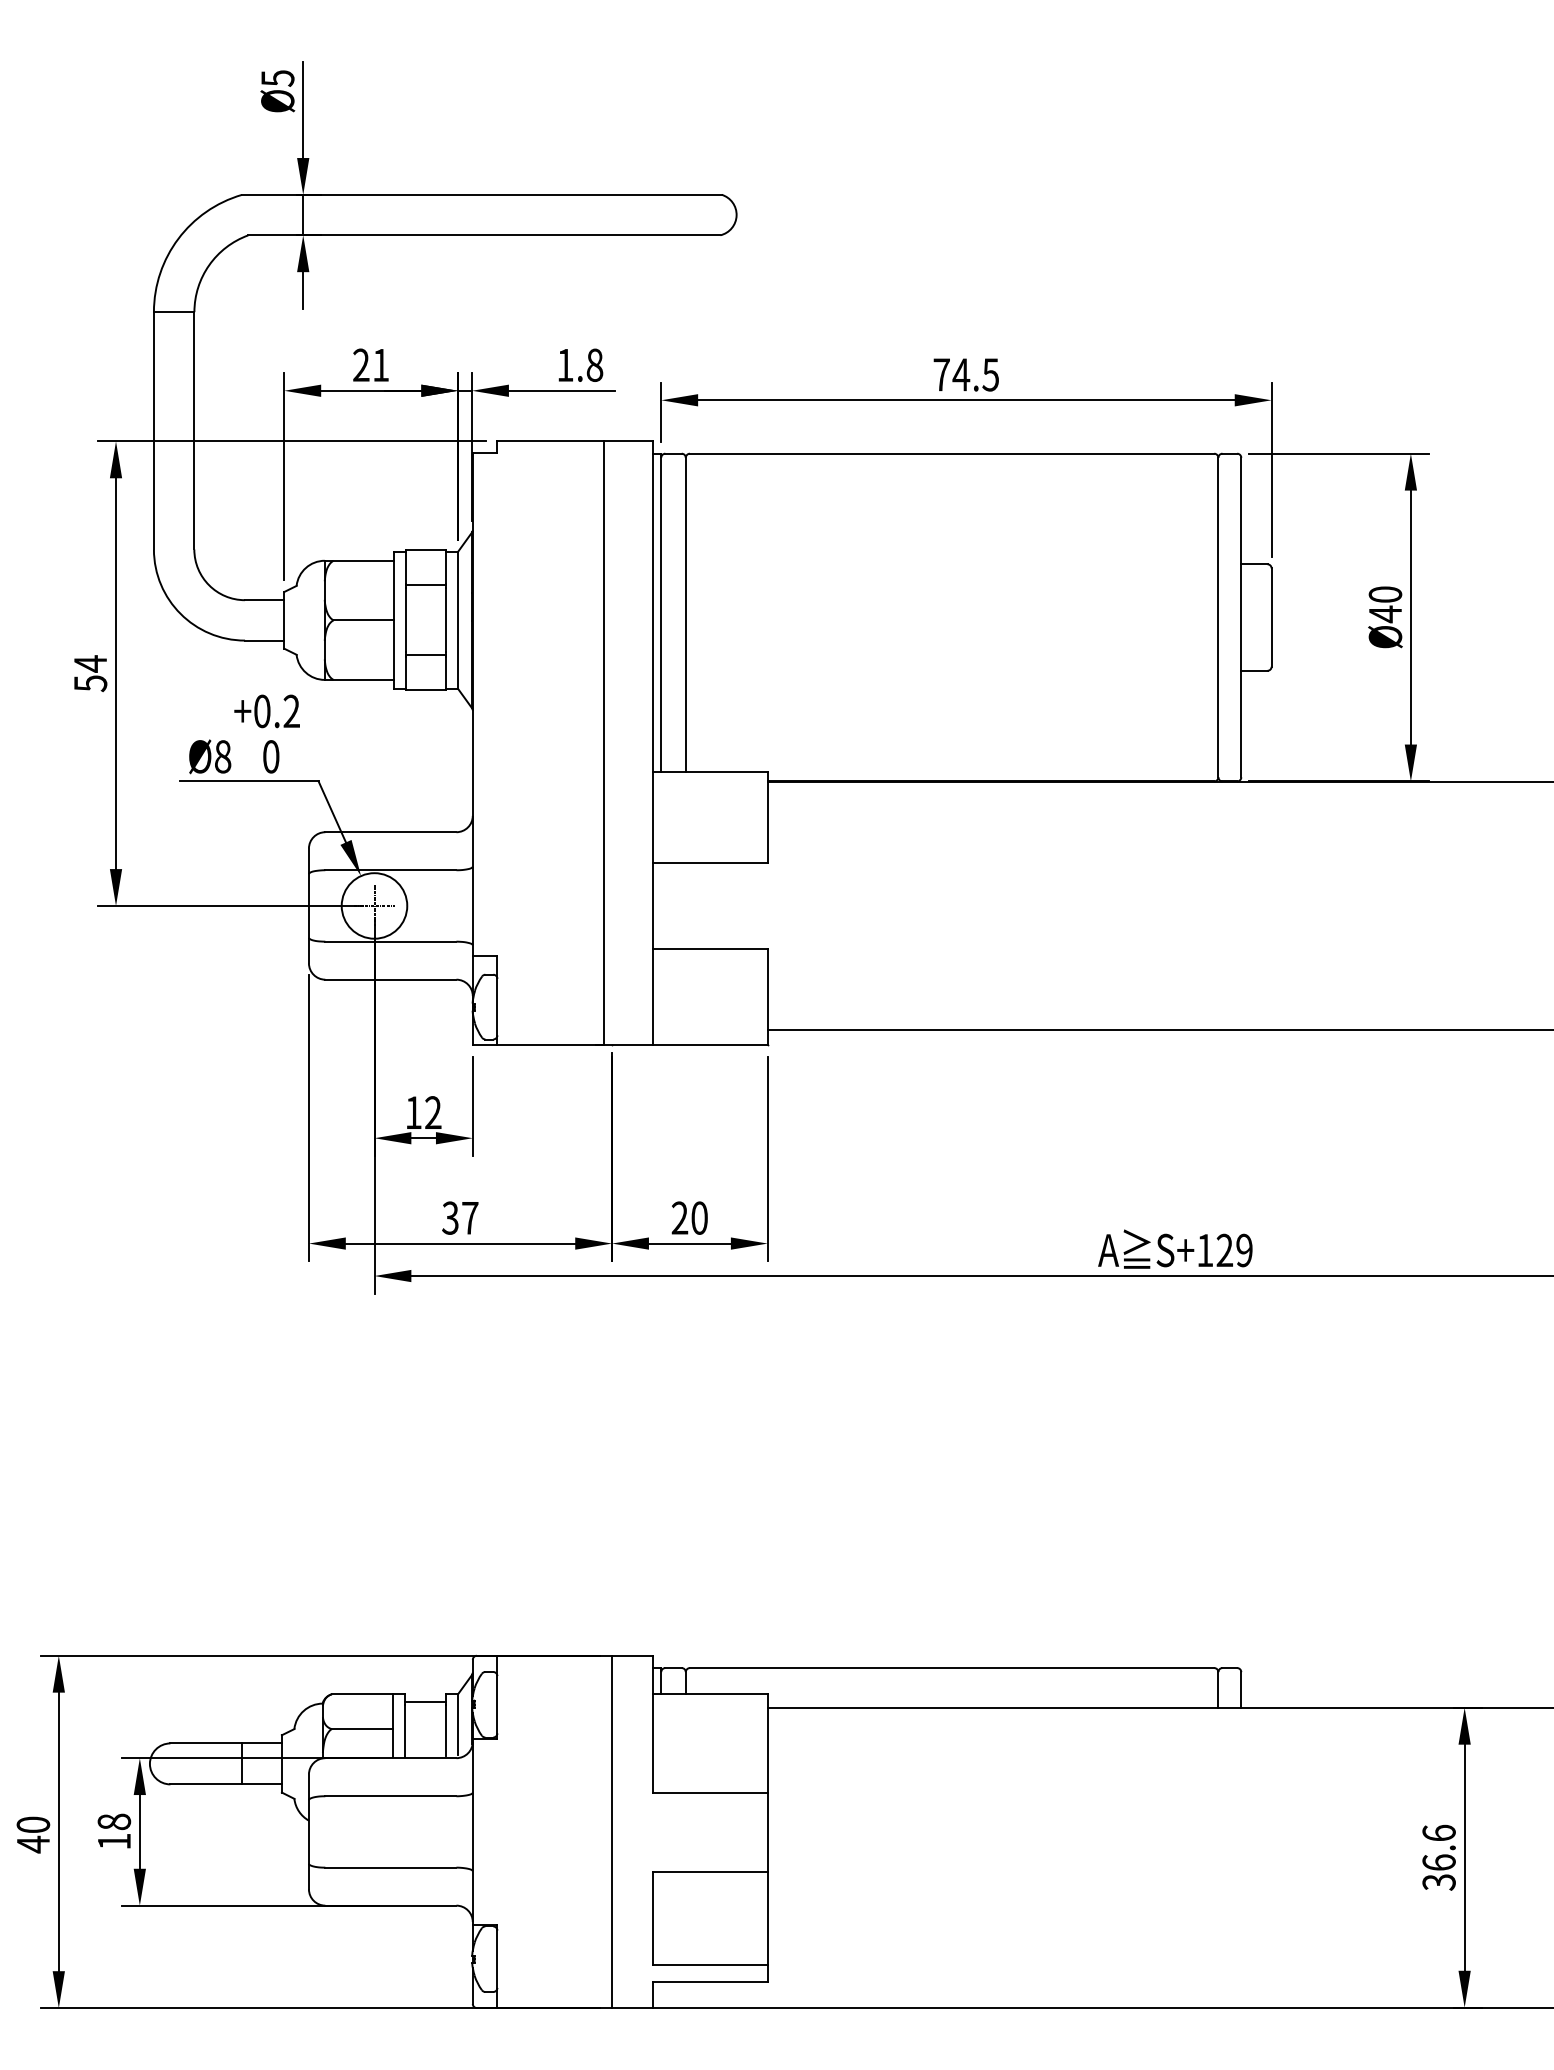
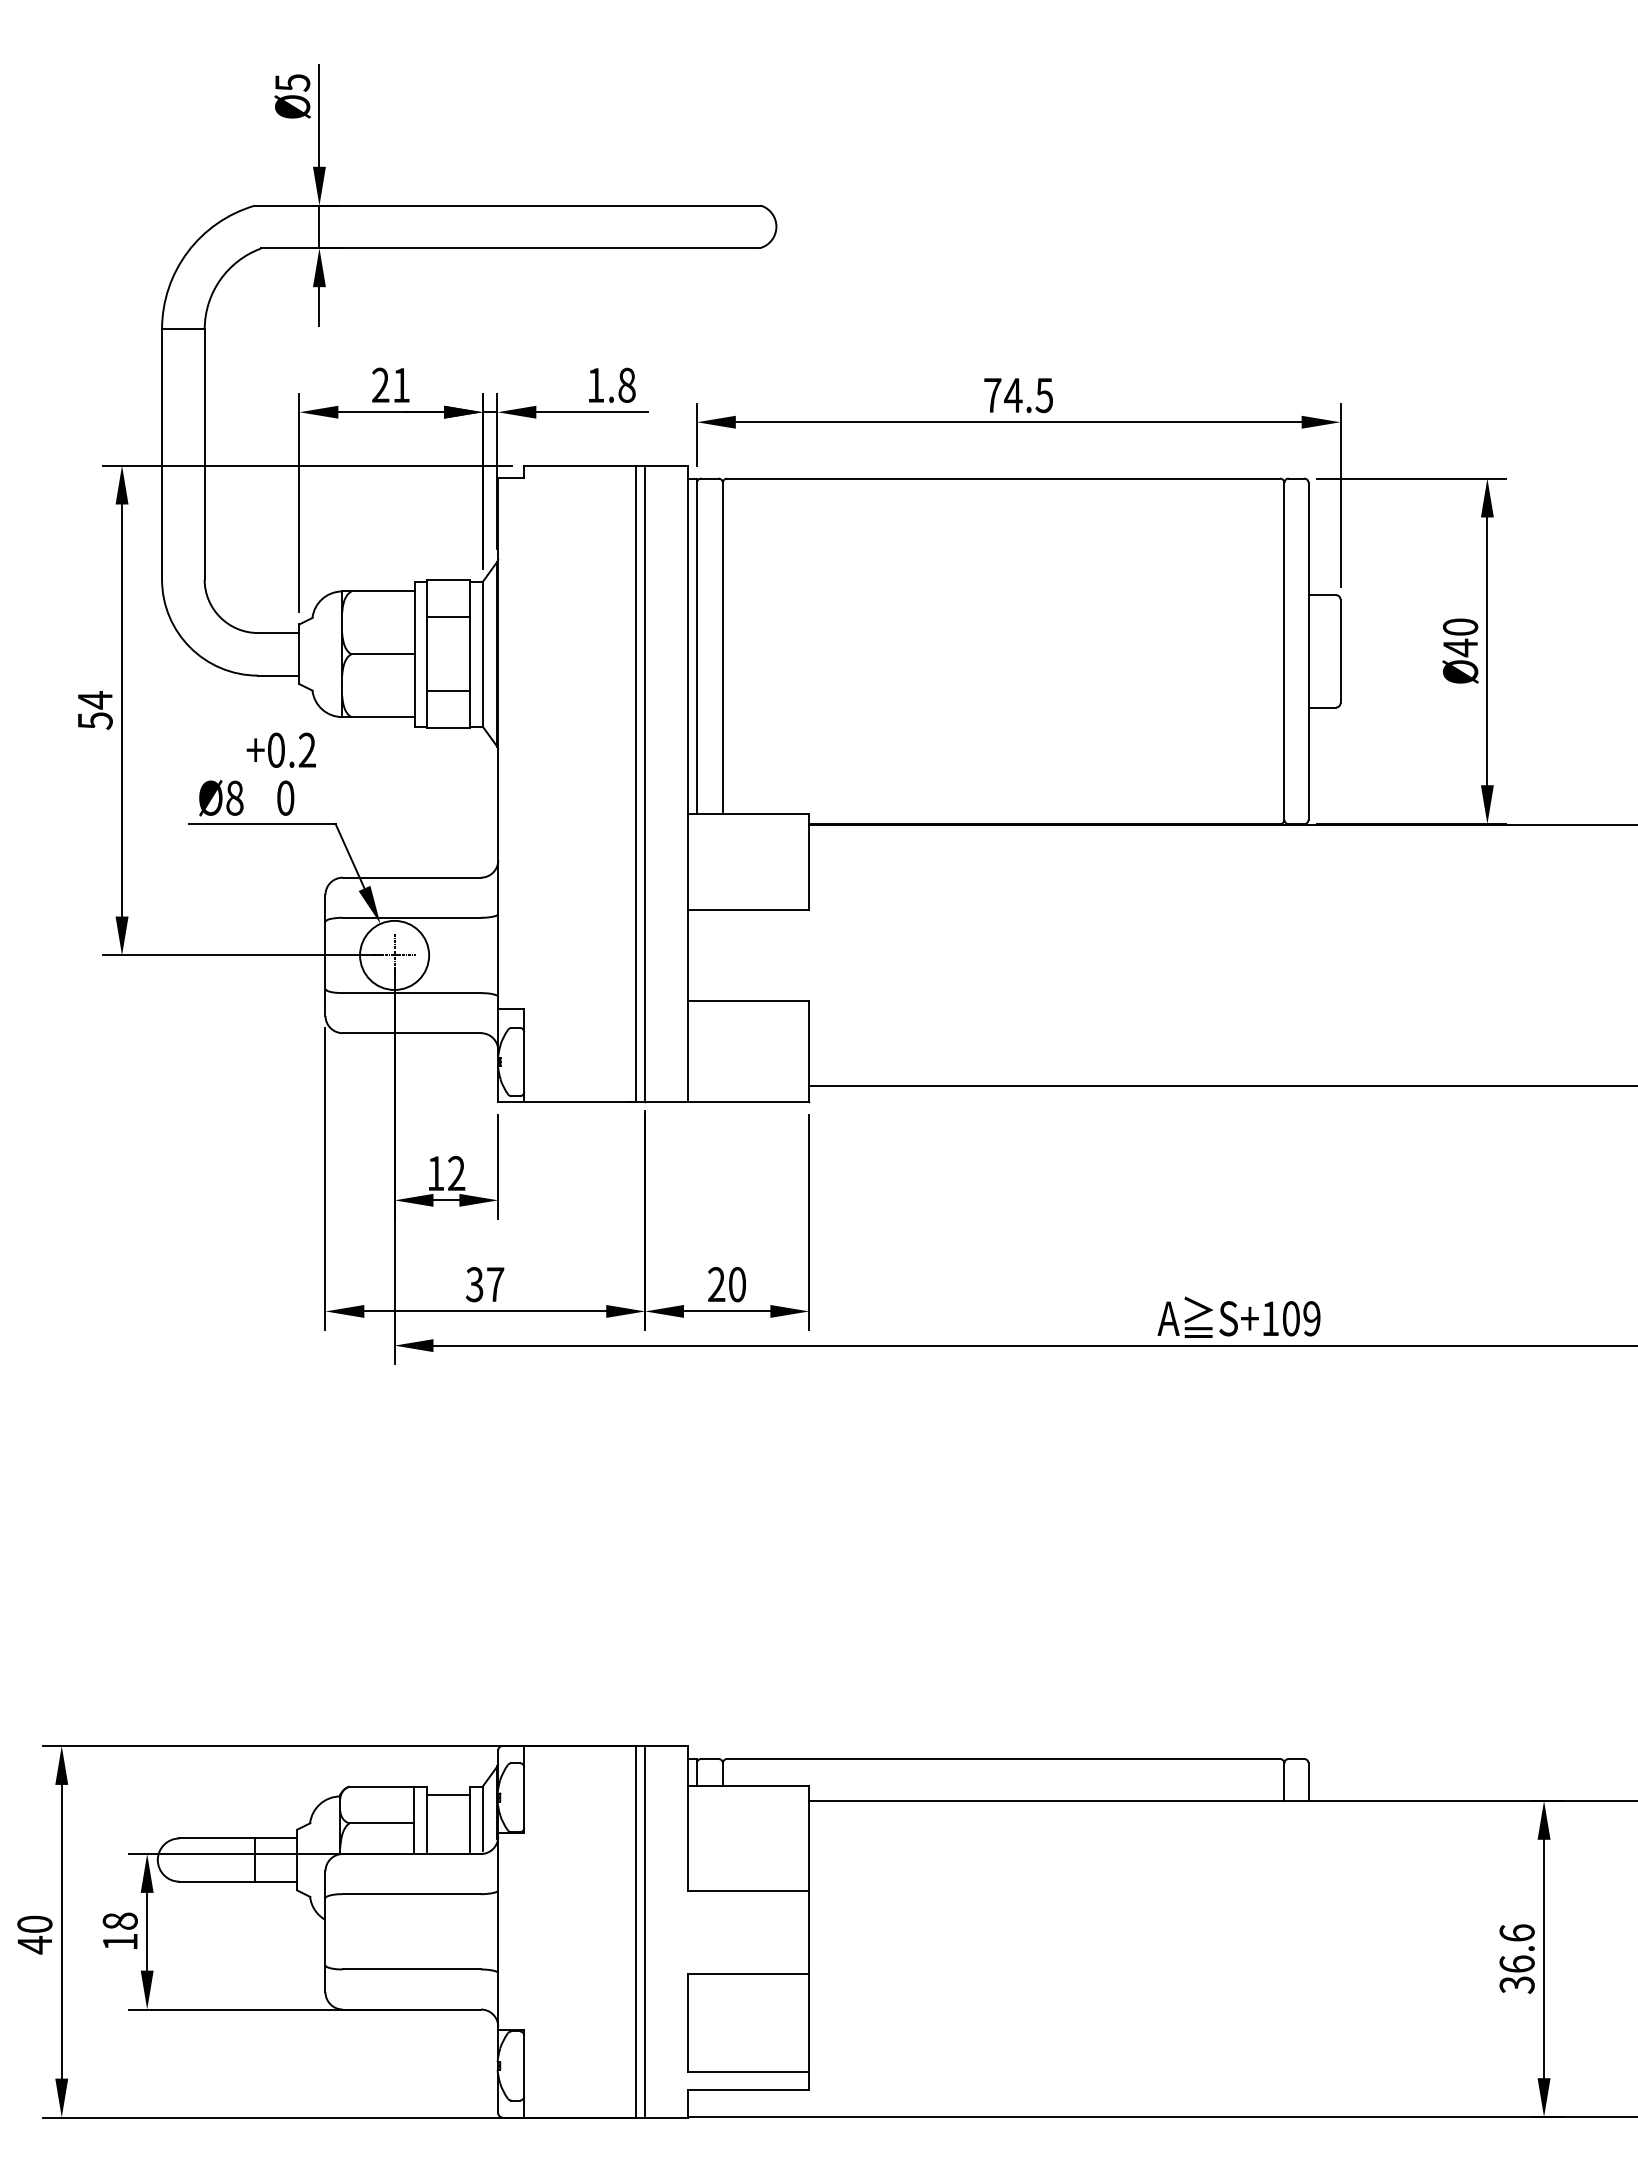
line: (612, 742) -> (645, 783), added
text: (1224, 1250) -> (1290, 1318), S+129 -> S+109
line: (603, 1831) -> (636, 1931), added

